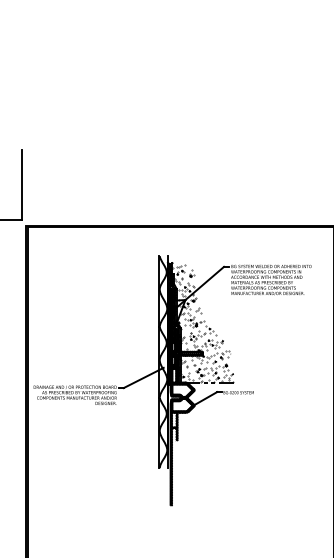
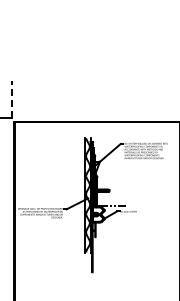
line: (21, 184) -> (11, 99), solid -> dashed
hatch: (203, 323) -> (109, 174), removed

